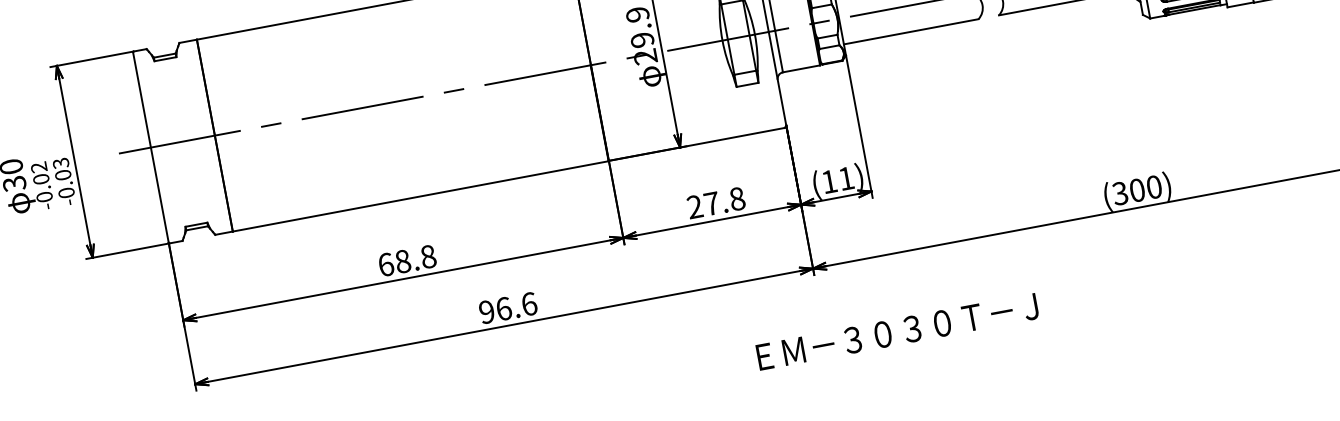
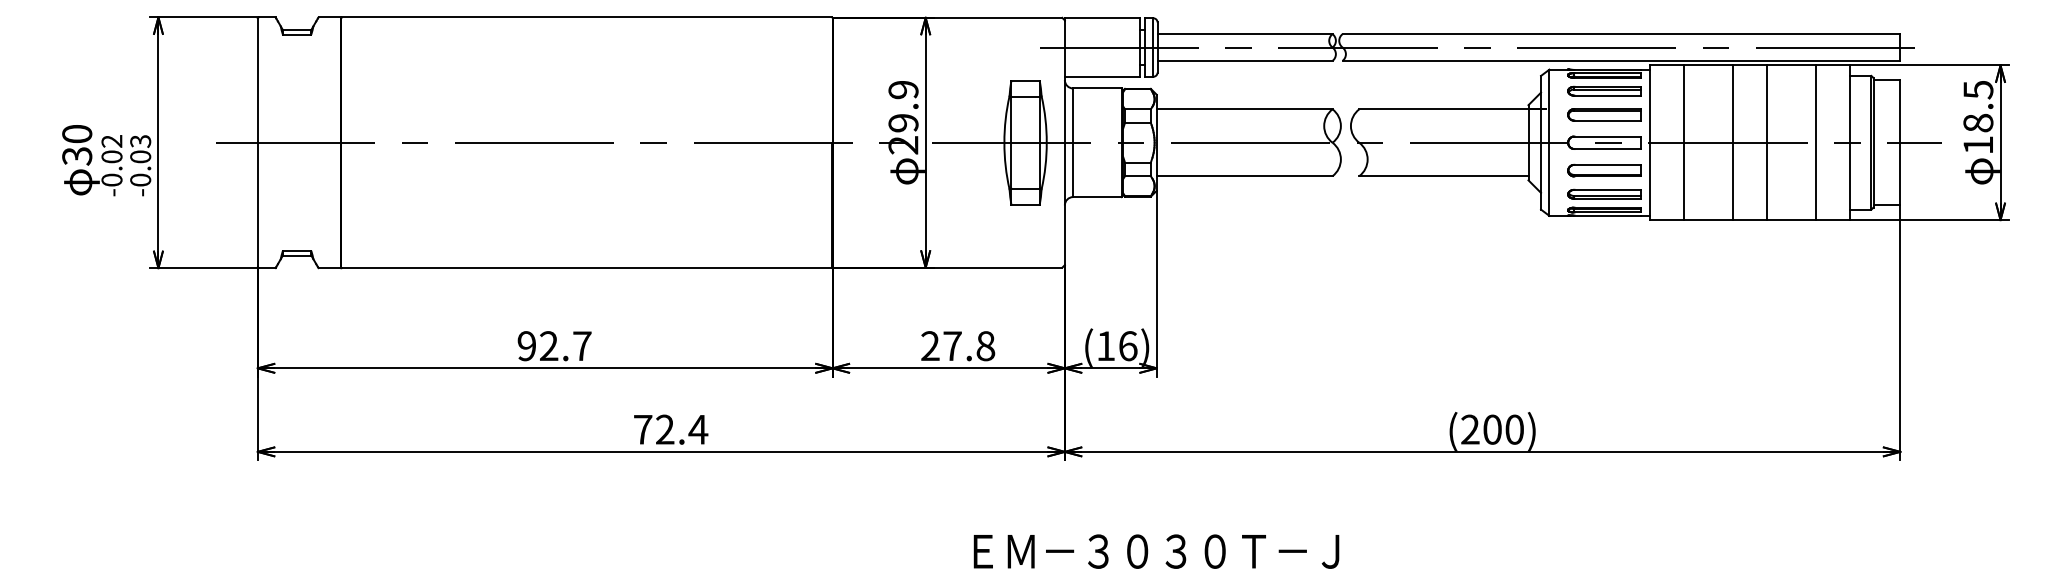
text: (846, 178) -> (1128, 346), (11) -> (16)
text: (1119, 193) -> (1469, 429), (300) -> (200)
text: (407, 261) -> (554, 346), 68.8 -> 92.7
text: (508, 307) -> (671, 429), 96.6 -> 72.4

